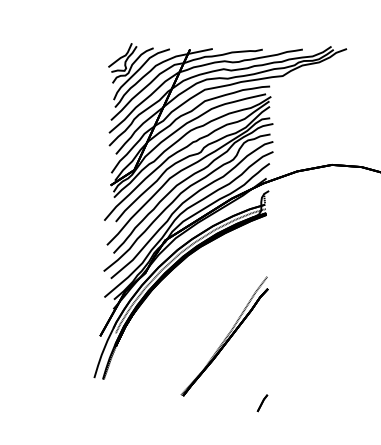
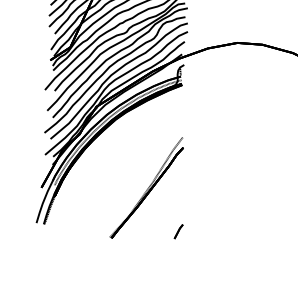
line: (262, 403) -> (178, 231), moved

